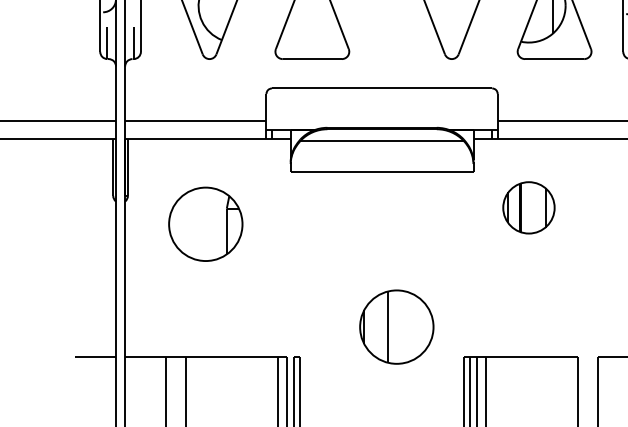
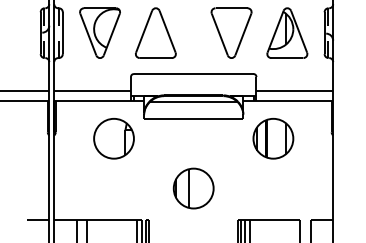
part: (529, 207) -> (273, 138), size x1.43
part: (204, 223) -> (113, 138), moved
part: (396, 327) -> (193, 188), moved

